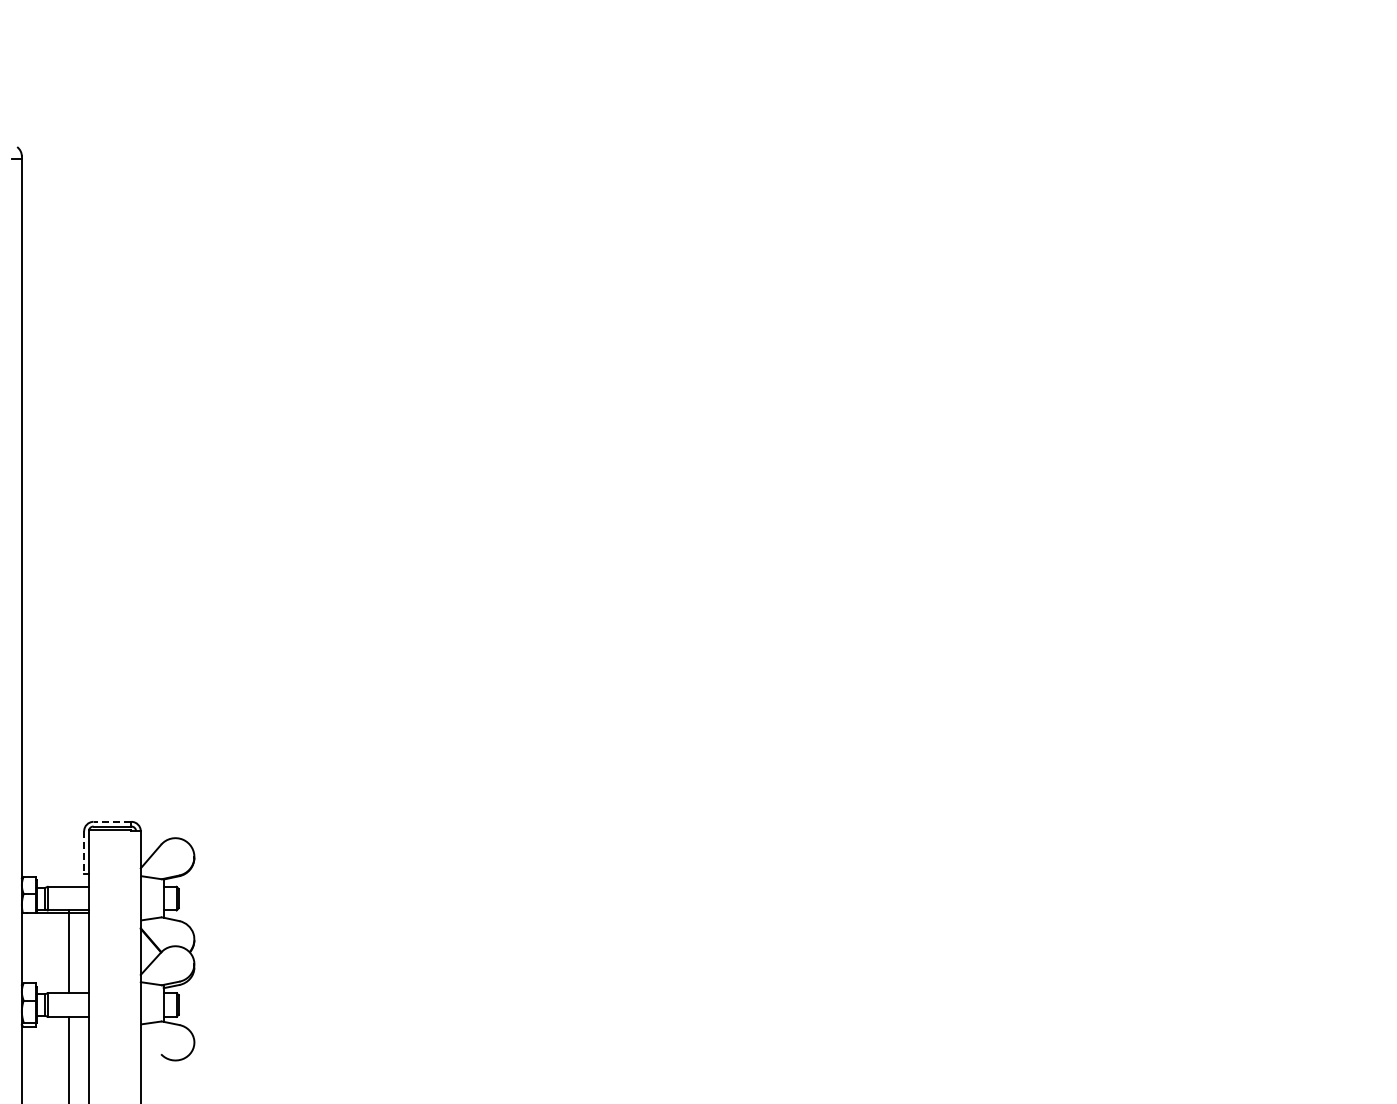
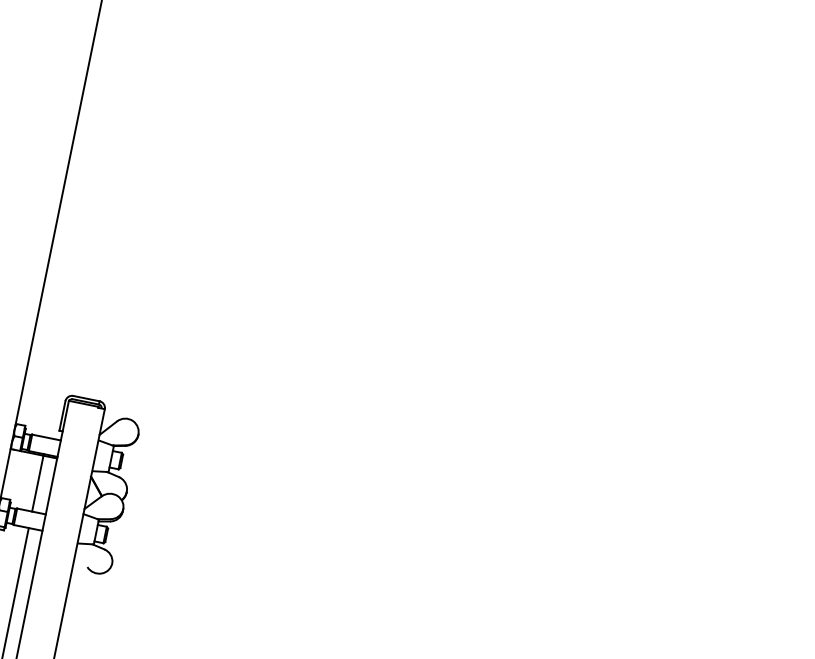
line: (112, 821) -> (86, 398), dashed -> solid
line: (84, 853) -> (62, 416), dashed -> solid

